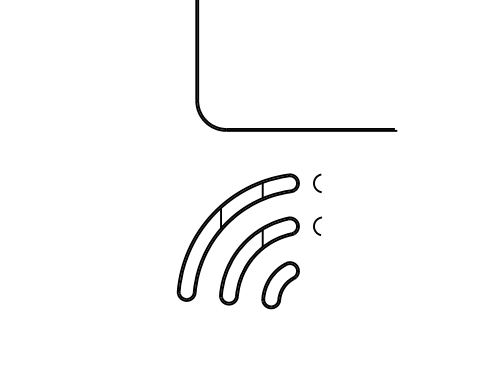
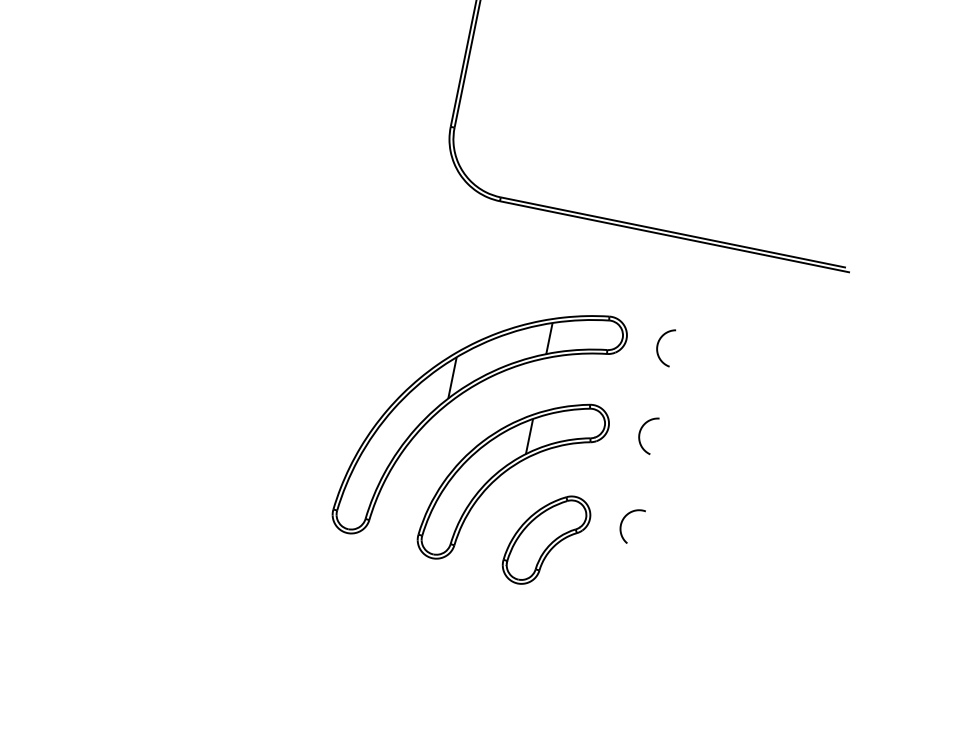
curve: (315, 269) -> (624, 522), added

